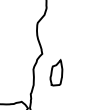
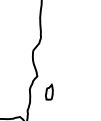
part: (56, 71) -> (49, 91), size x0.7

